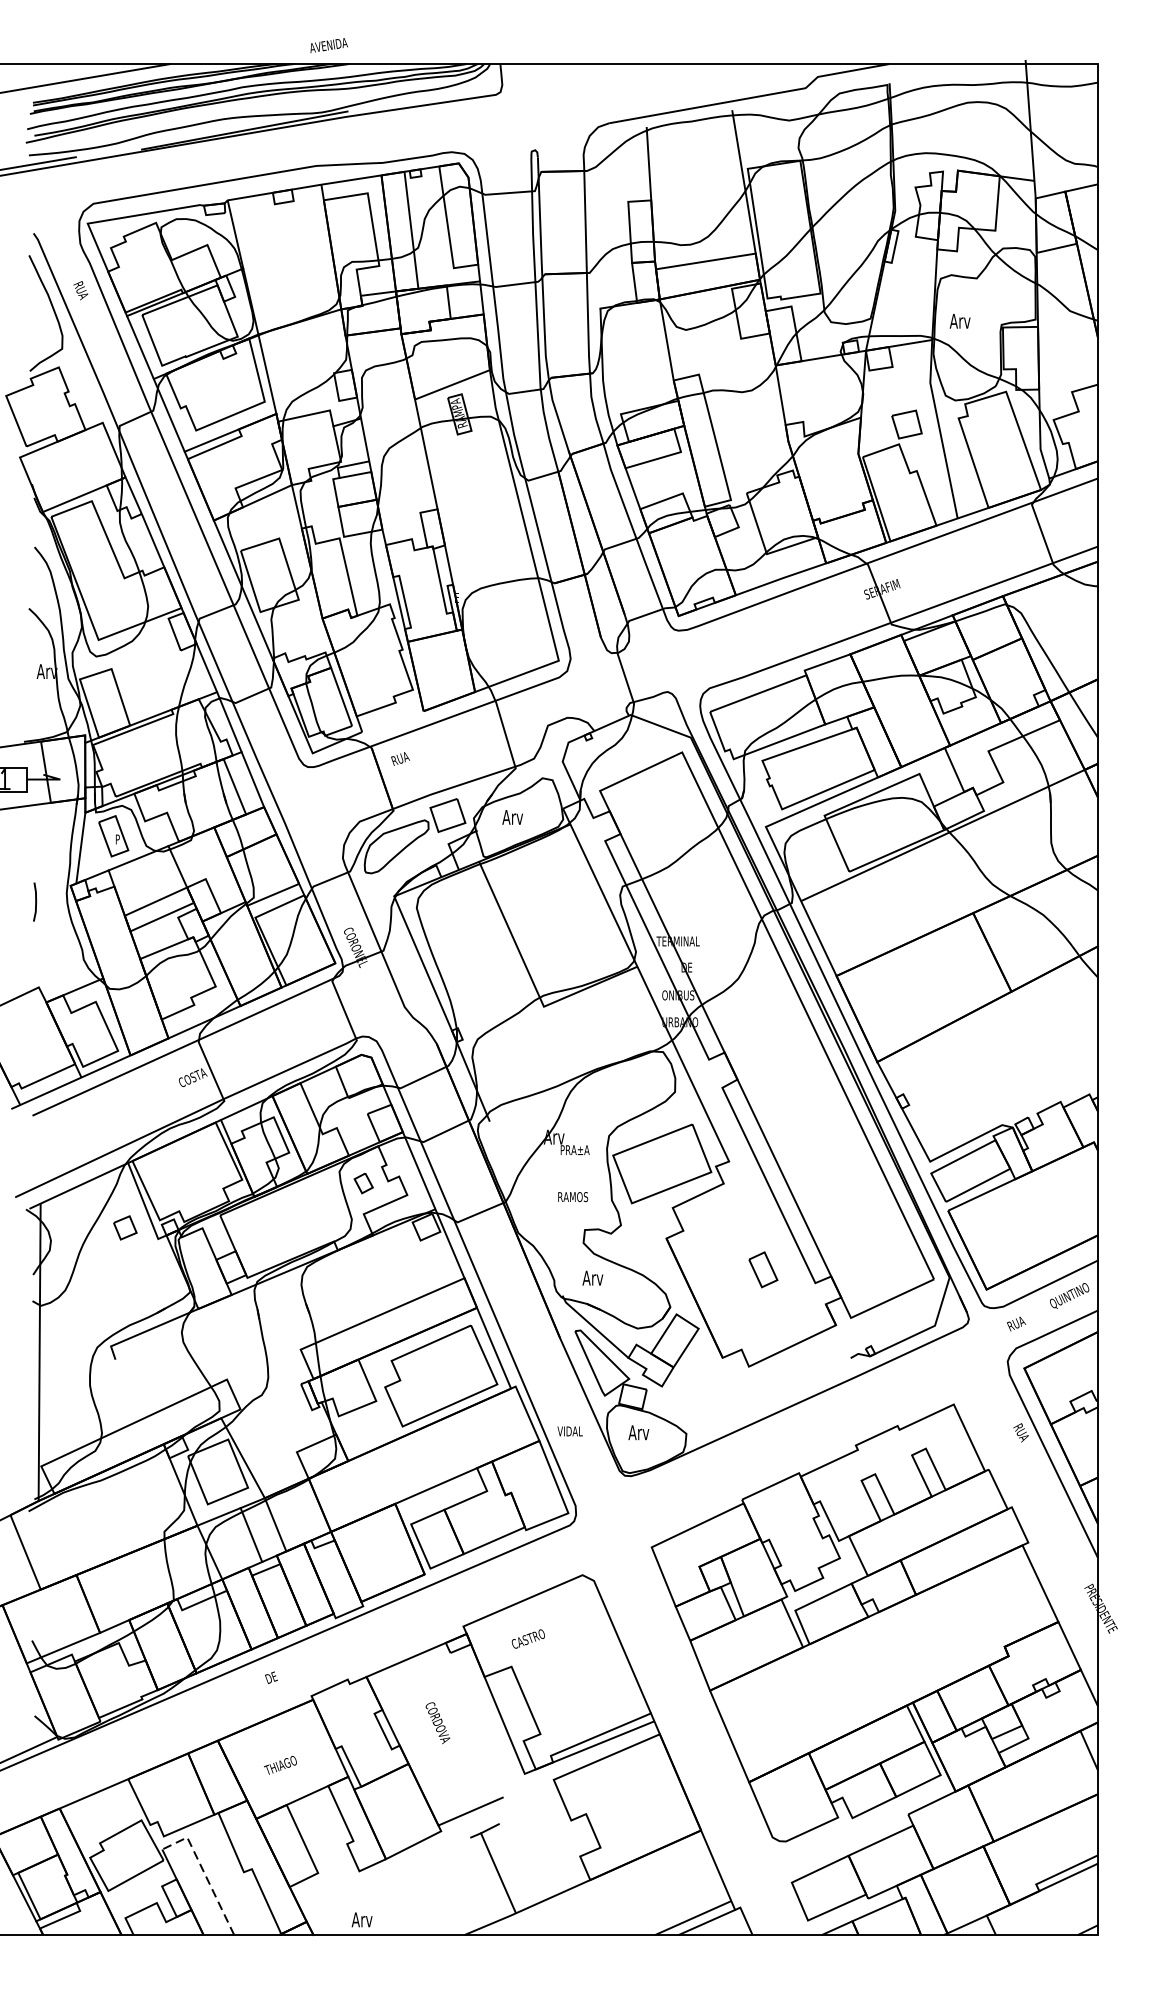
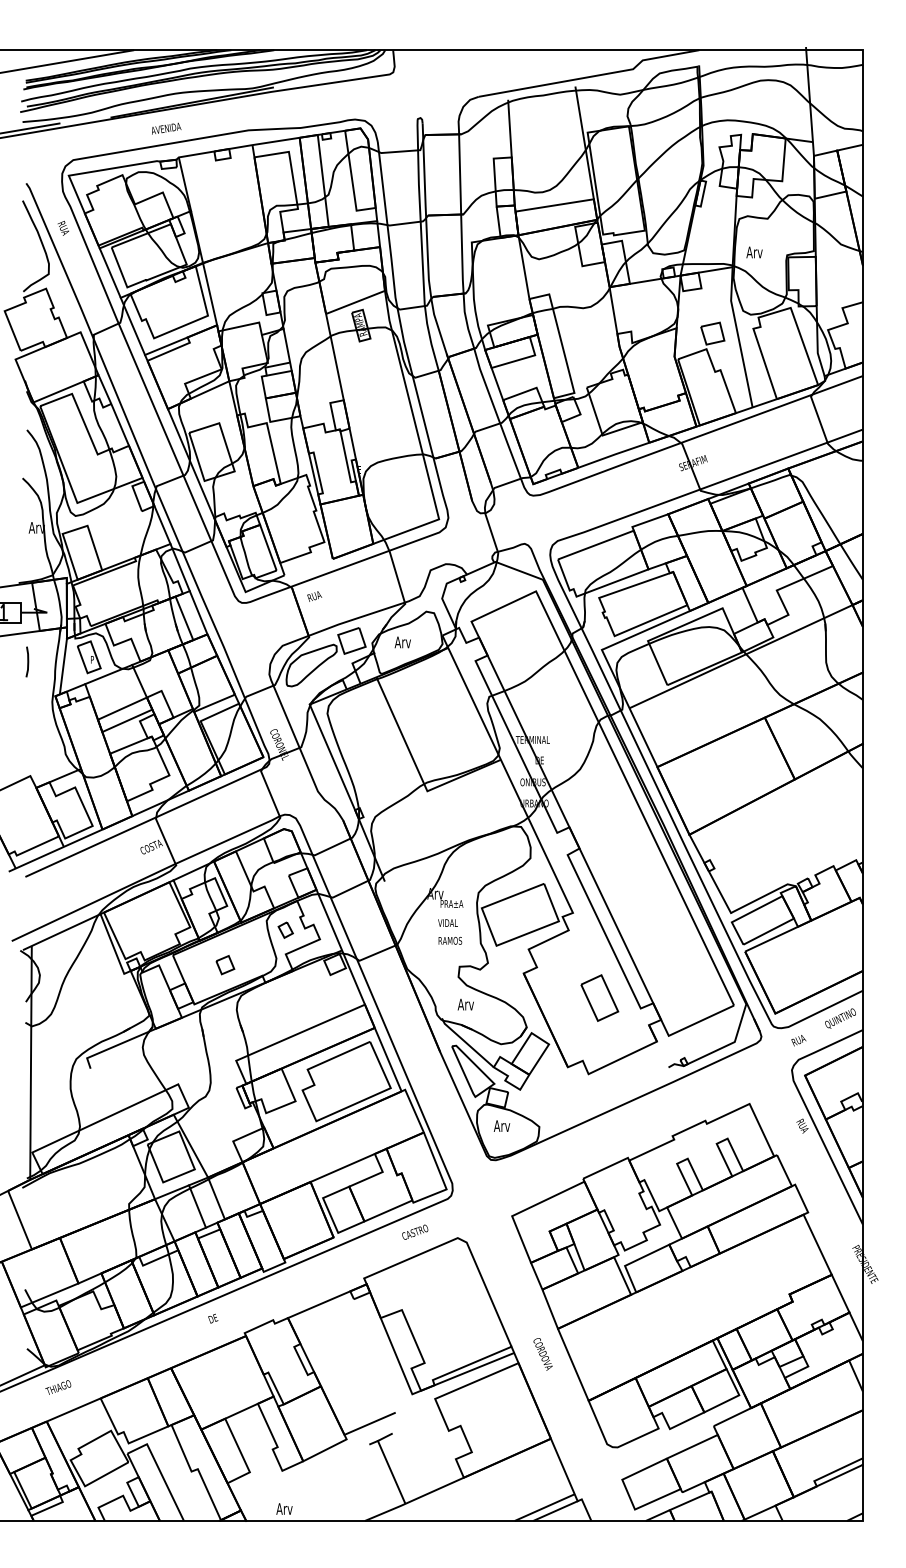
text: (329, 45) -> (166, 128), moved
line: (35, 901) -> (27, 661), moved
part: (125, 1228) -> (225, 965), moved
part: (762, 1269) -> (599, 997), size x1.67
text: (569, 1430) -> (447, 922), moved
text: (528, 1638) -> (415, 1231), moved
text: (437, 1723) -> (542, 1354), moved
text: (280, 1765) -> (58, 1387), moved
line: (204, 1872) -> (160, 1471), dashed -> solid

